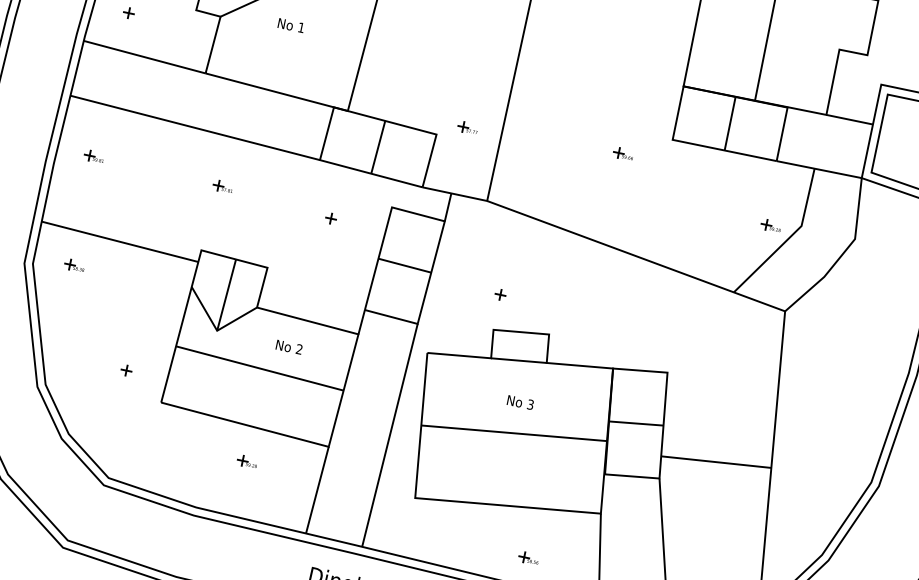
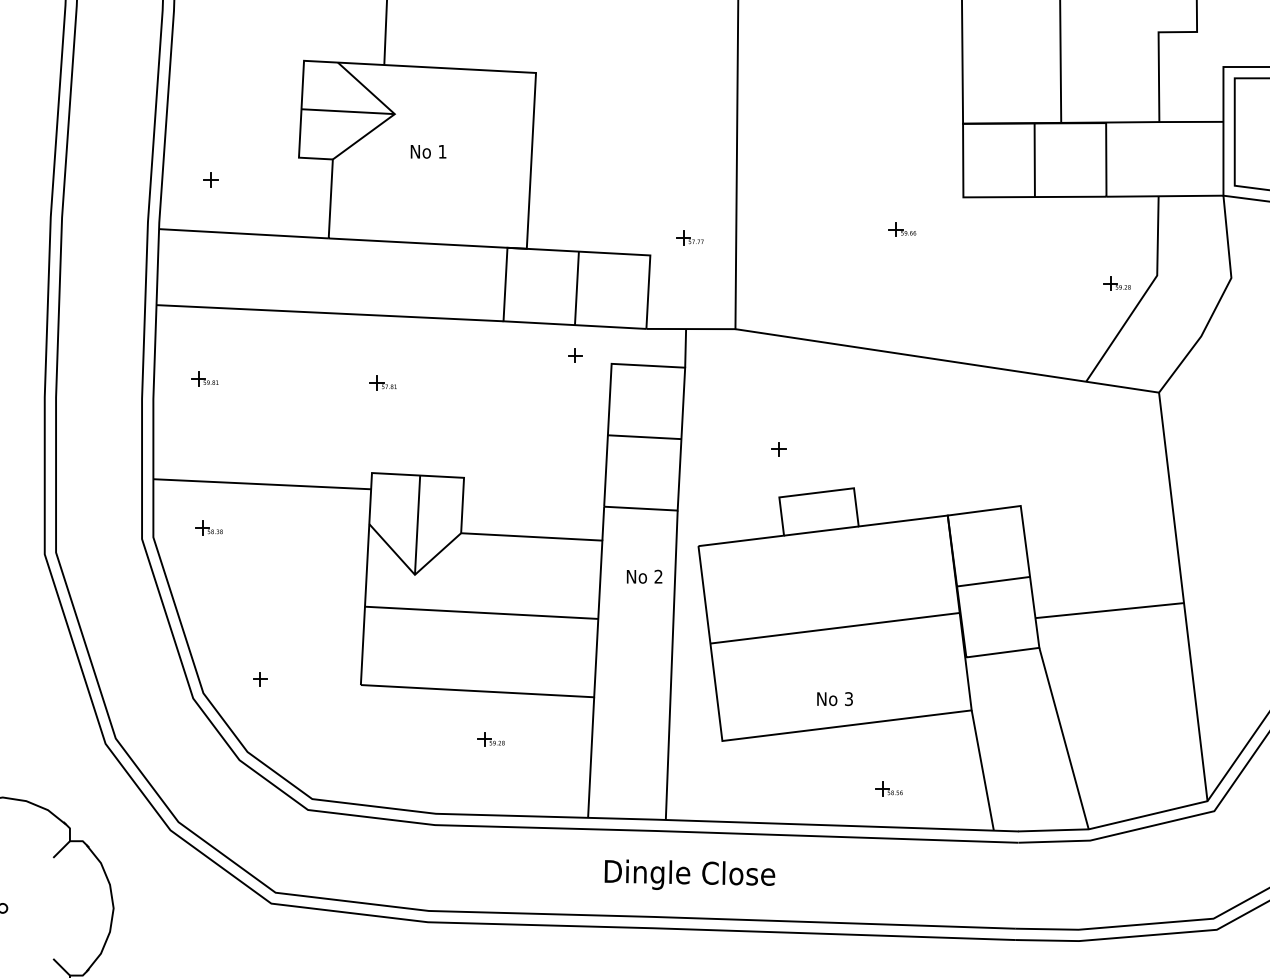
part: (331, 218) -> (575, 355), moved
text: (289, 347) -> (644, 576), moved
part: (126, 370) -> (260, 679), moved
text: (520, 402) -> (834, 698), moved

